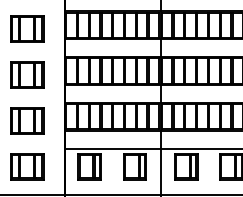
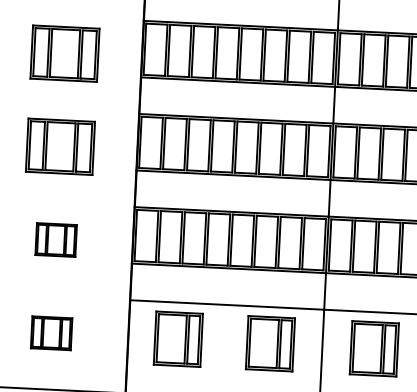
part: (27, 120) -> (56, 239), size x0.6
part: (27, 166) -> (52, 332), size x0.6

